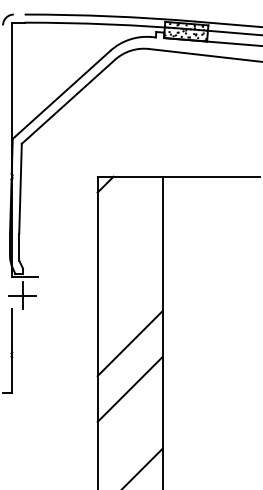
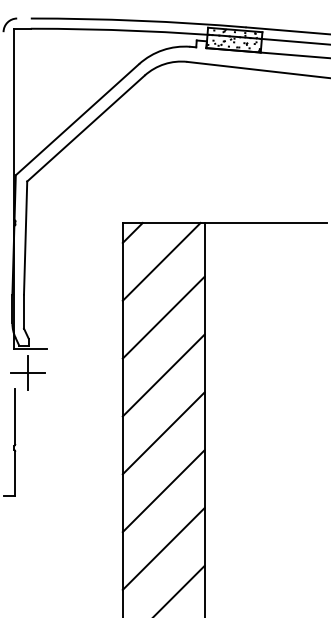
line: (128, 207) -> (161, 261), added
line: (129, 251) -> (163, 317), added
line: (129, 297) -> (163, 375), added
line: (129, 434) -> (163, 548), added

